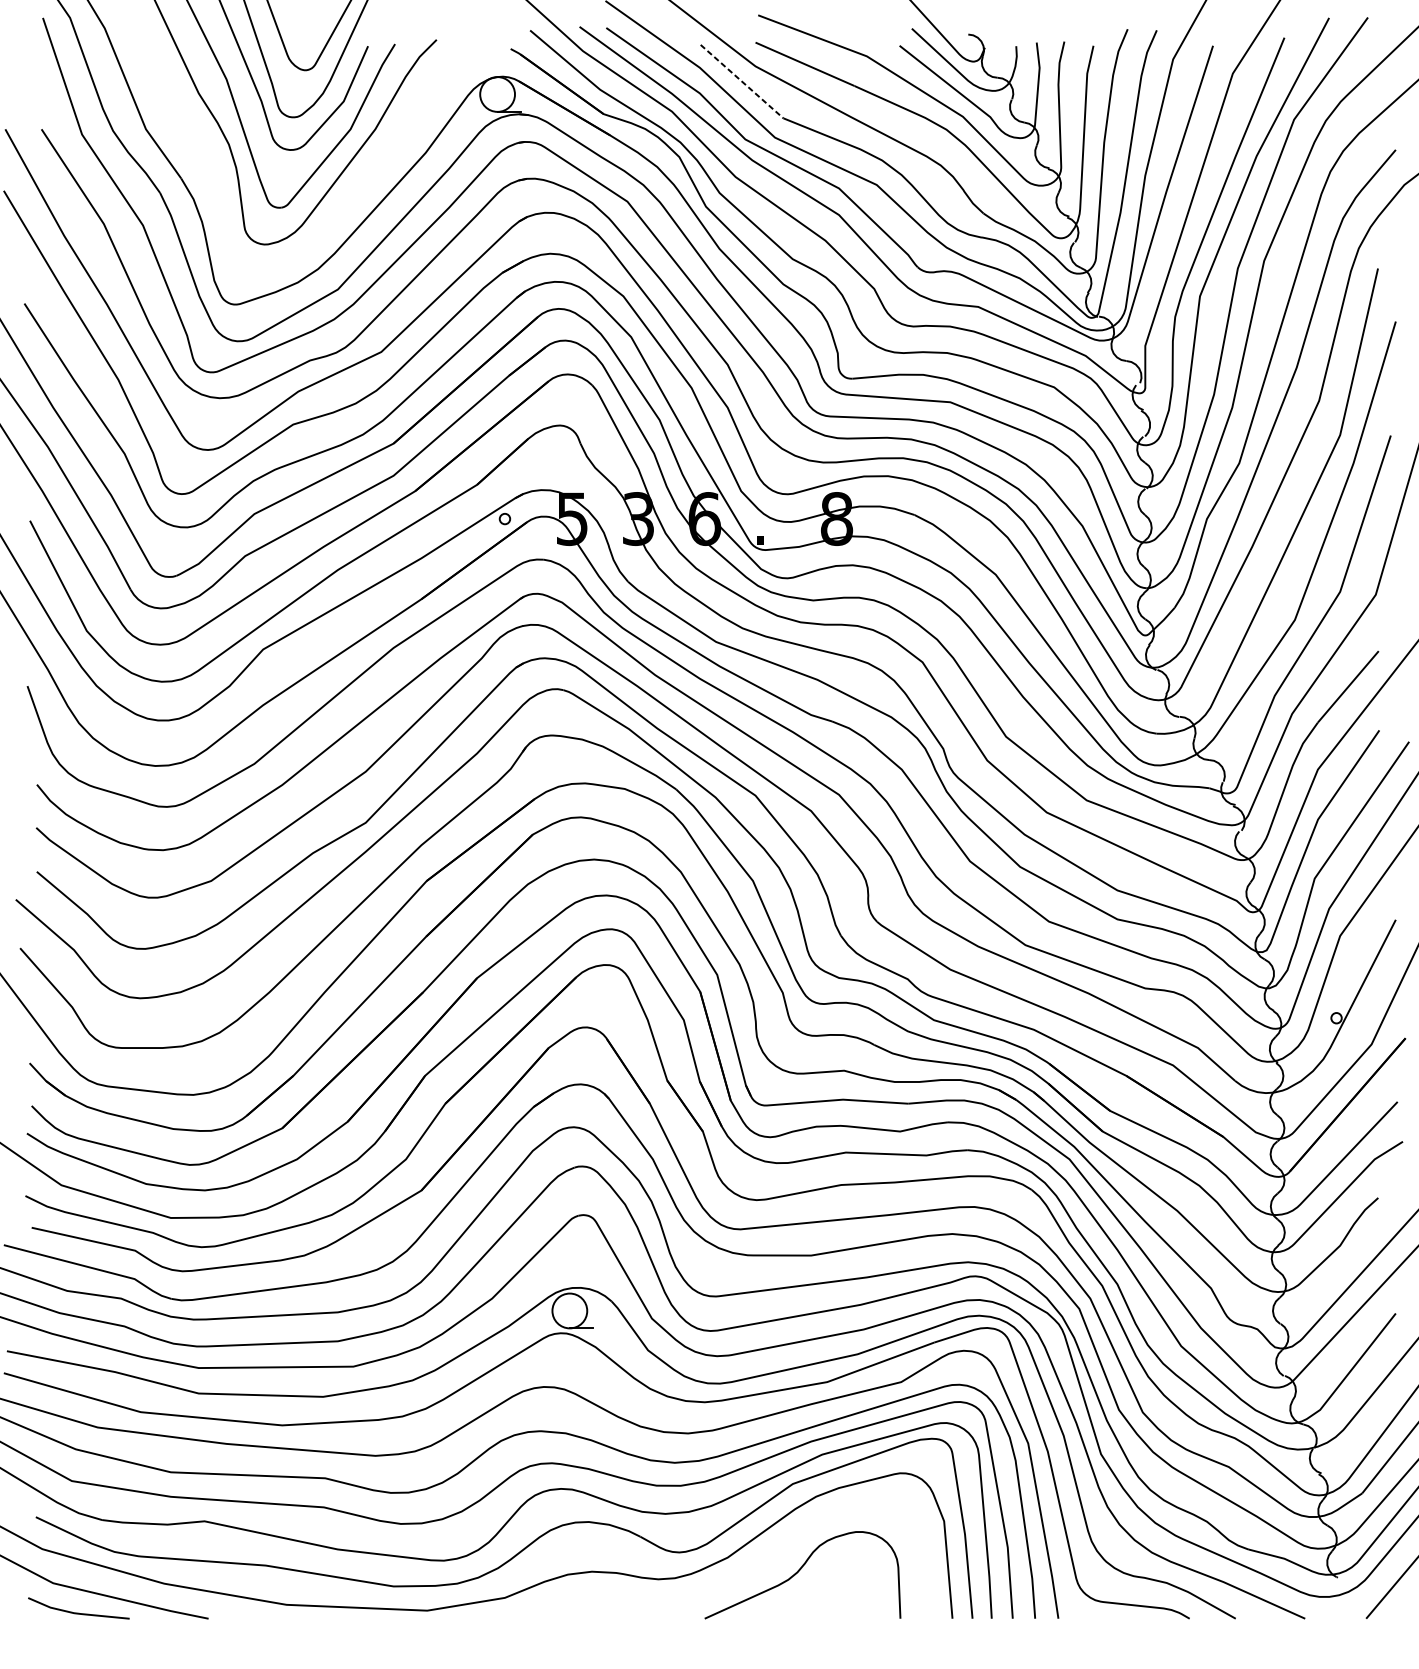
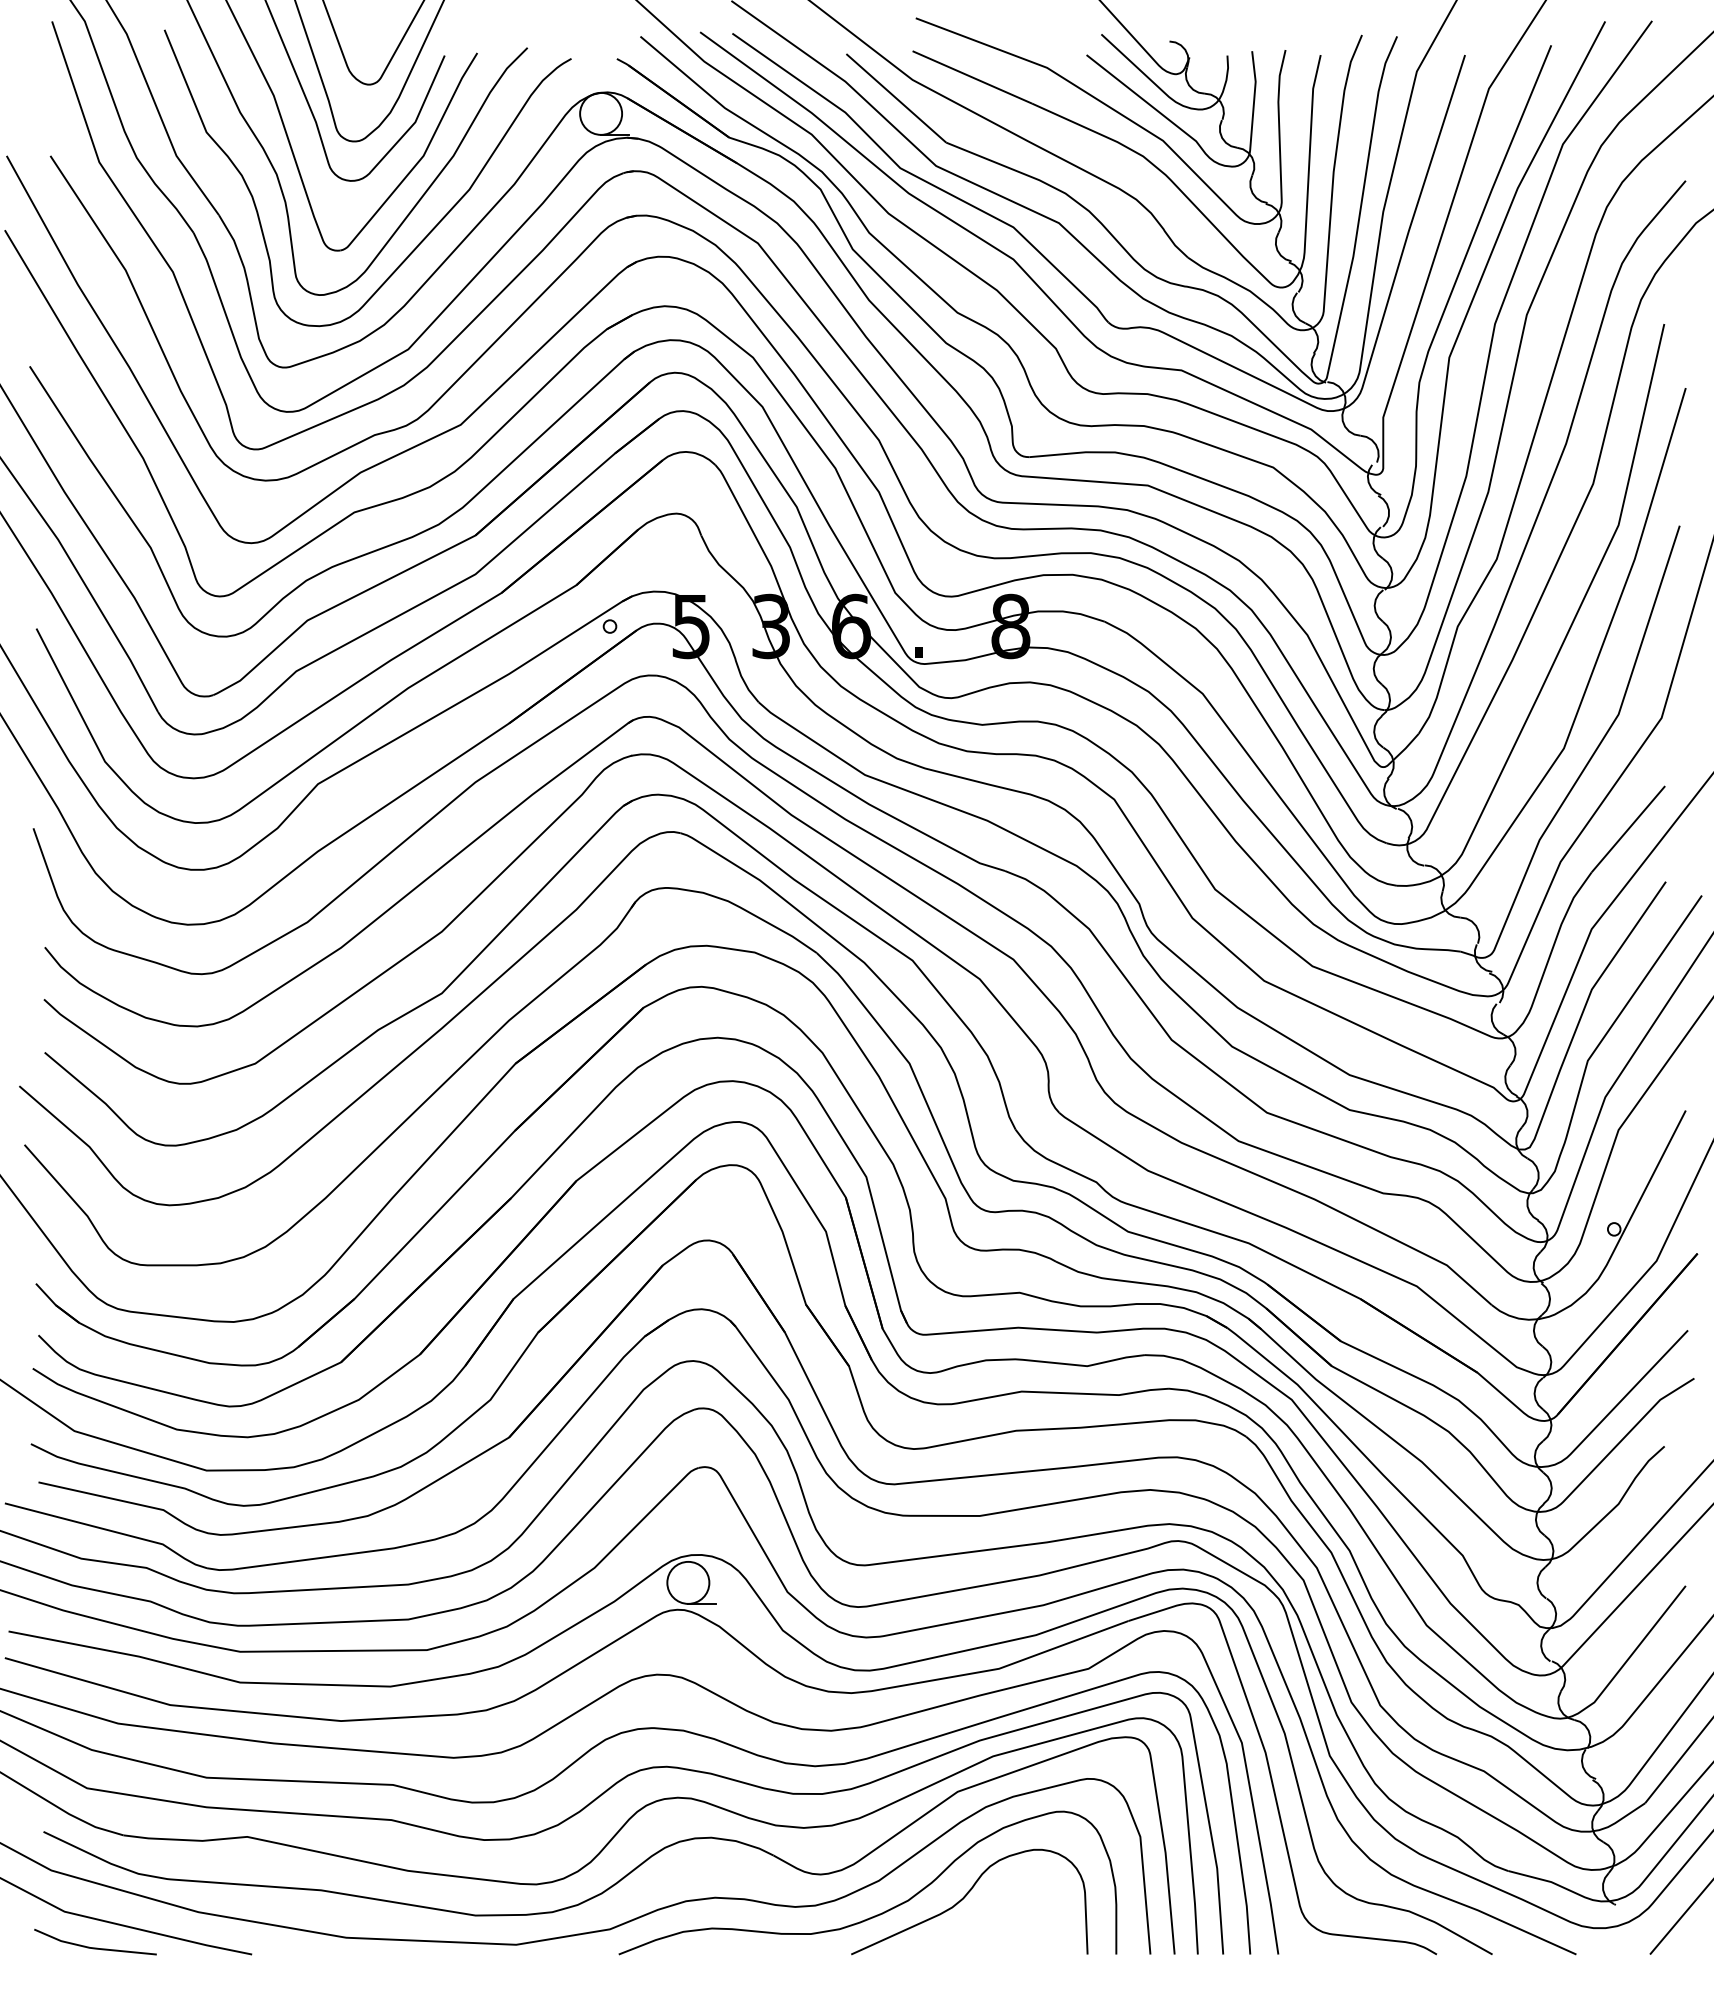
line: (742, 81) -> (896, 98), dashed -> solid
curve: (355, 191) -> (429, 231), added
curve: (729, 1583) -> (881, 1912), added

